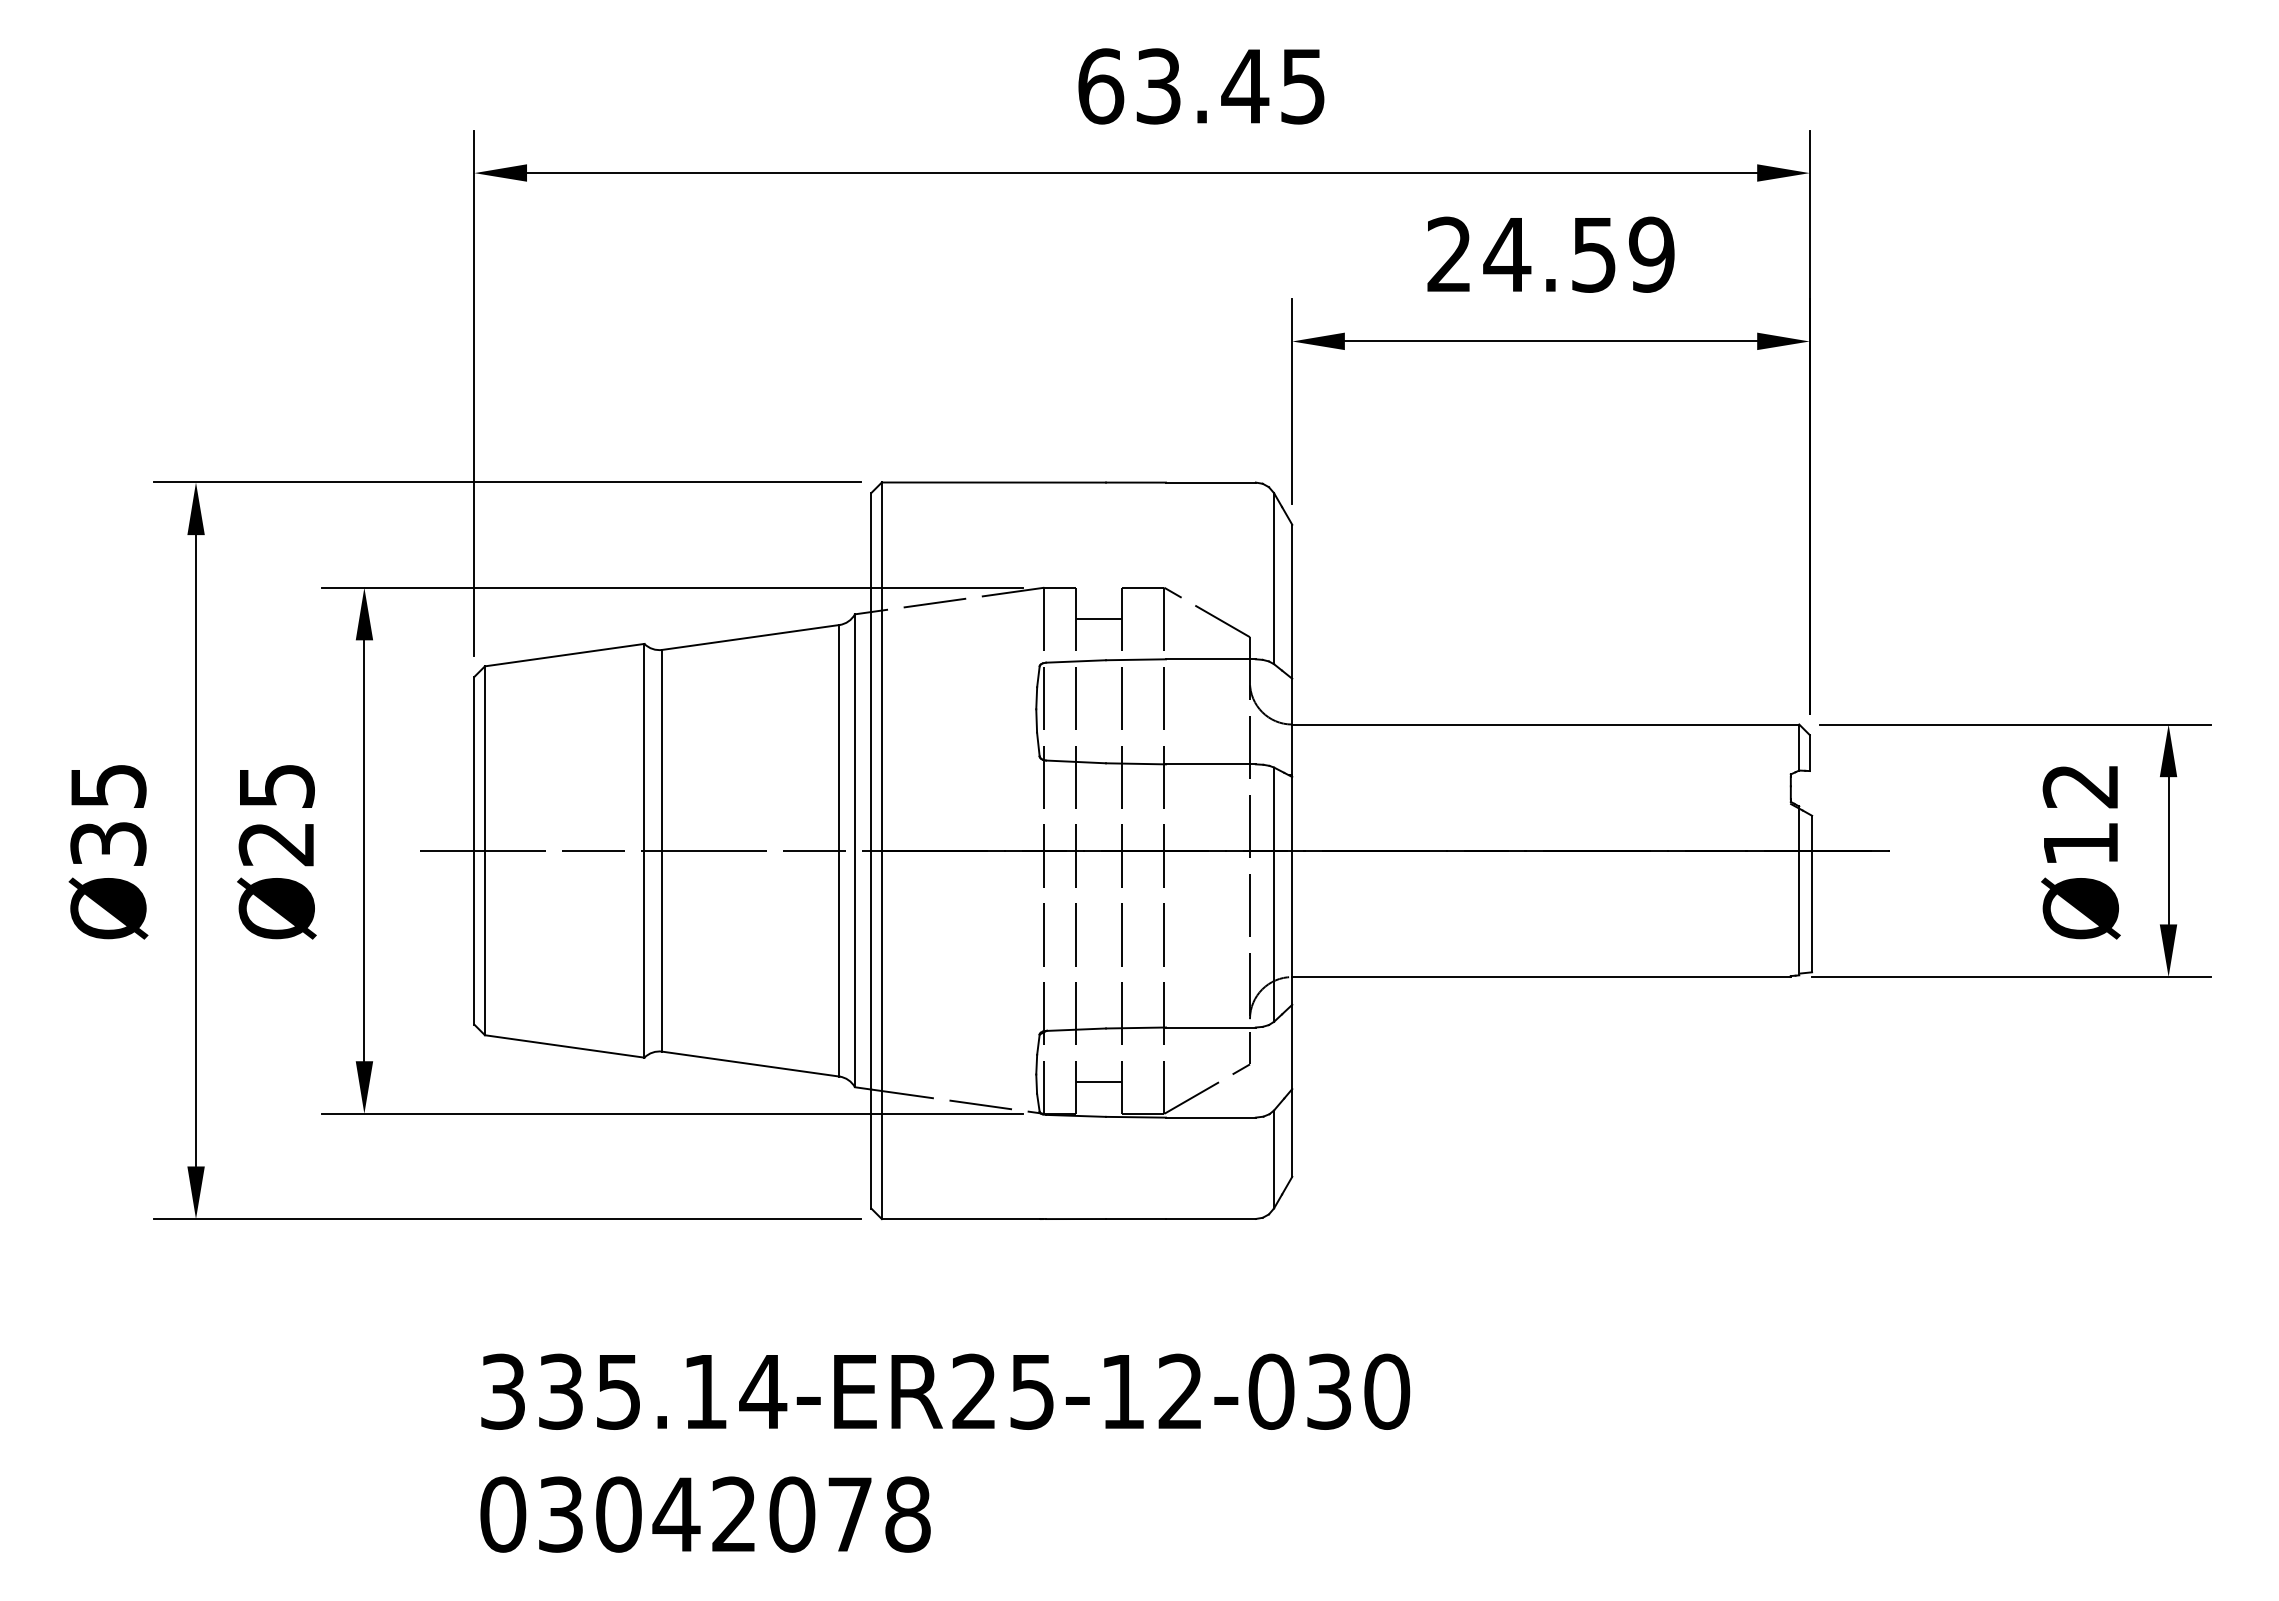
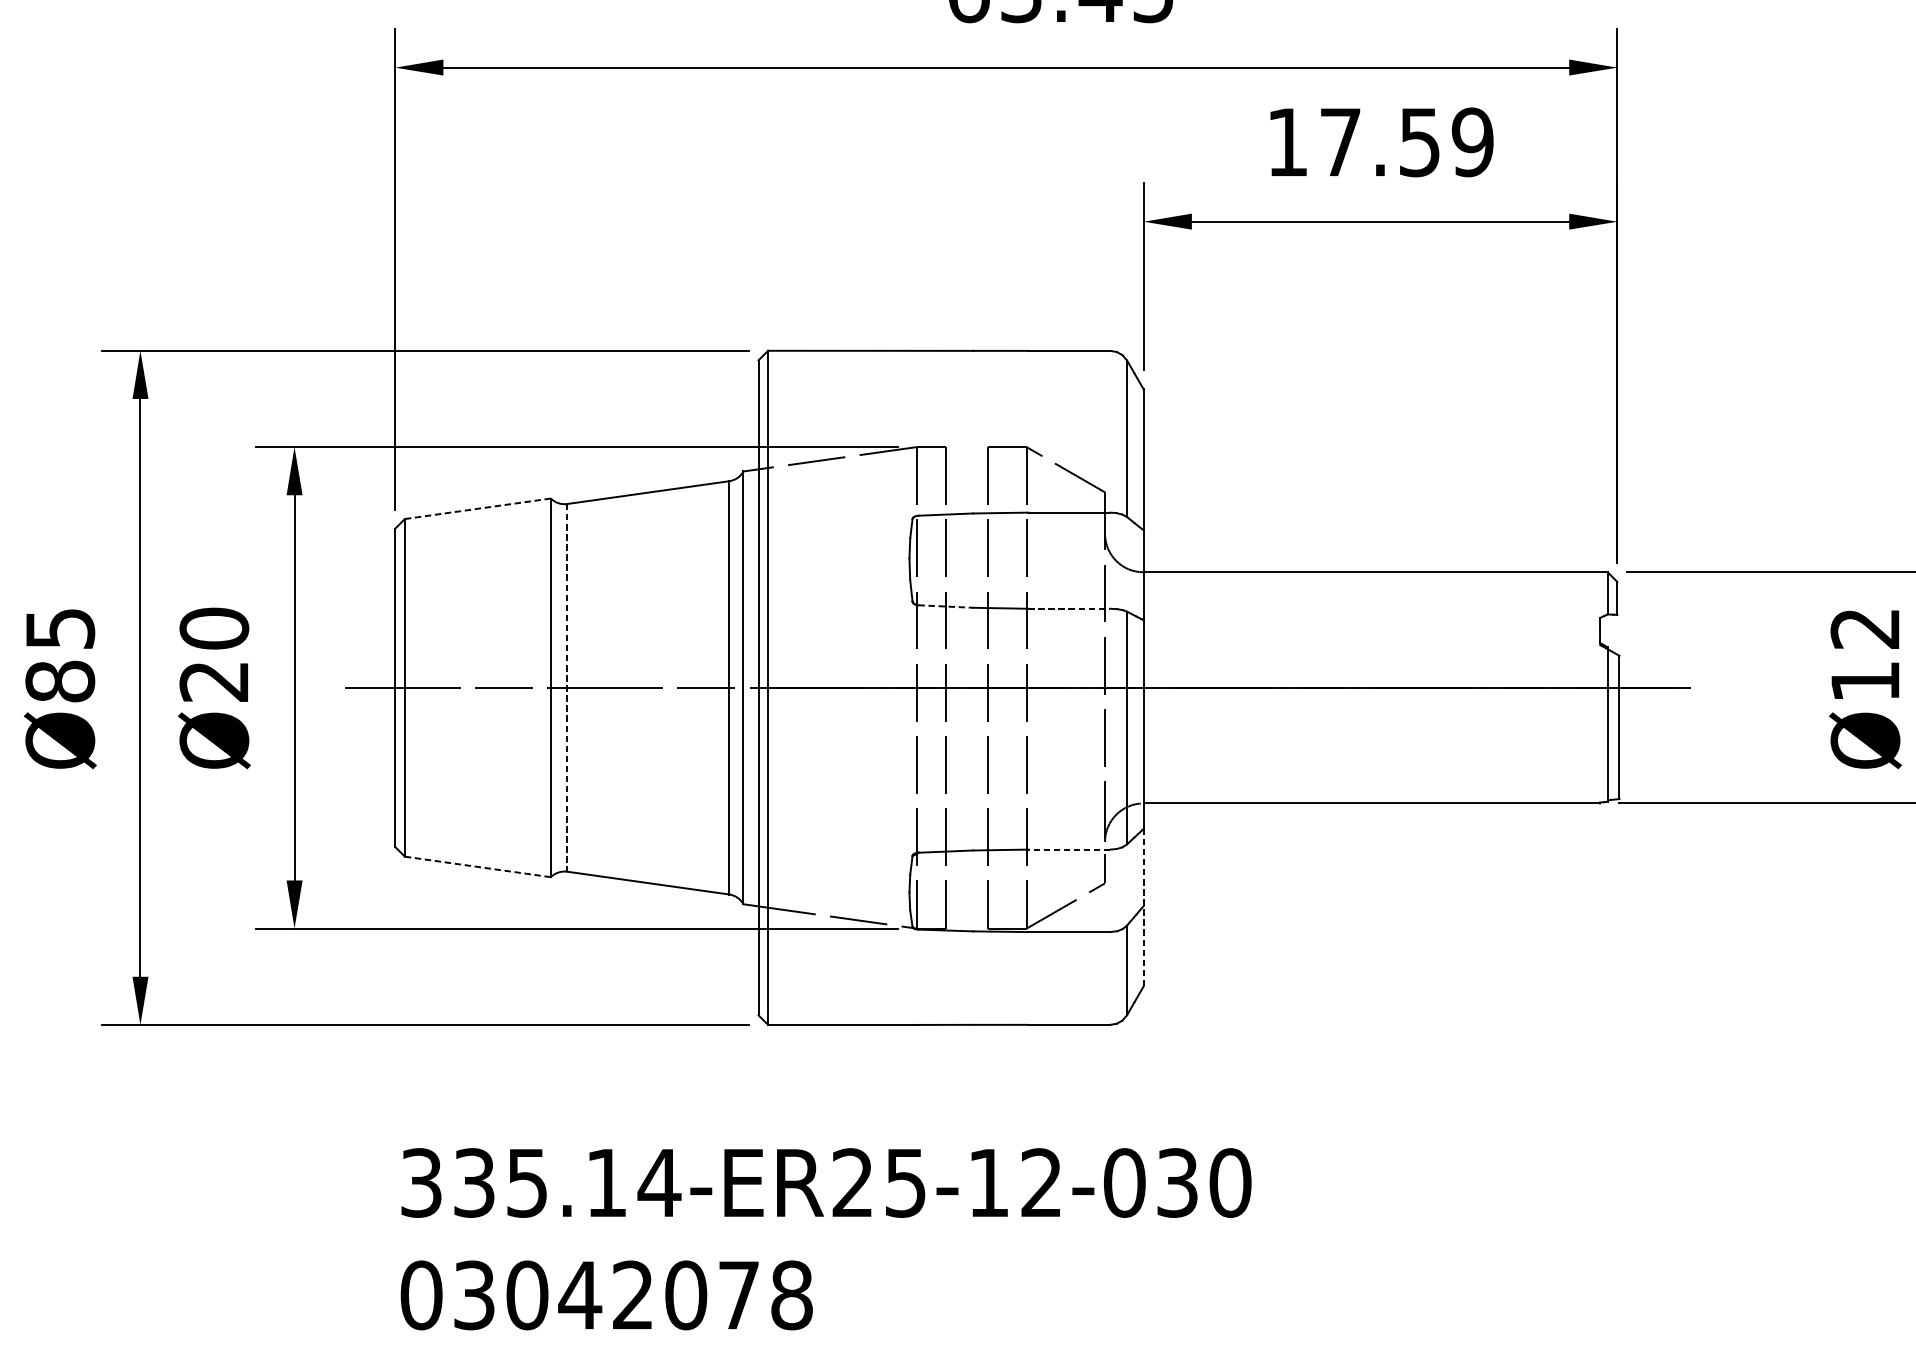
text: (1479, 253) -> (1315, 141), 24.59 -> 17.59
line: (1098, 619) -> (966, 476), removed
line: (564, 655) -> (477, 509), solid -> dashed
line: (1076, 761) -> (946, 606), solid -> dashed
line: (1210, 764) -> (1068, 608), solid -> dashed
text: (276, 785) -> (214, 628), Ø25 -> Ø20
text: (108, 843) -> (60, 681), Ø35 -> Ø85
line: (662, 850) -> (567, 687), solid -> dashed
line: (1210, 1027) -> (1068, 849), solid -> dashed
line: (564, 1046) -> (477, 866), solid -> dashed
line: (1098, 1082) -> (966, 899), removed
line: (1292, 1091) -> (1143, 908), solid -> dashed

